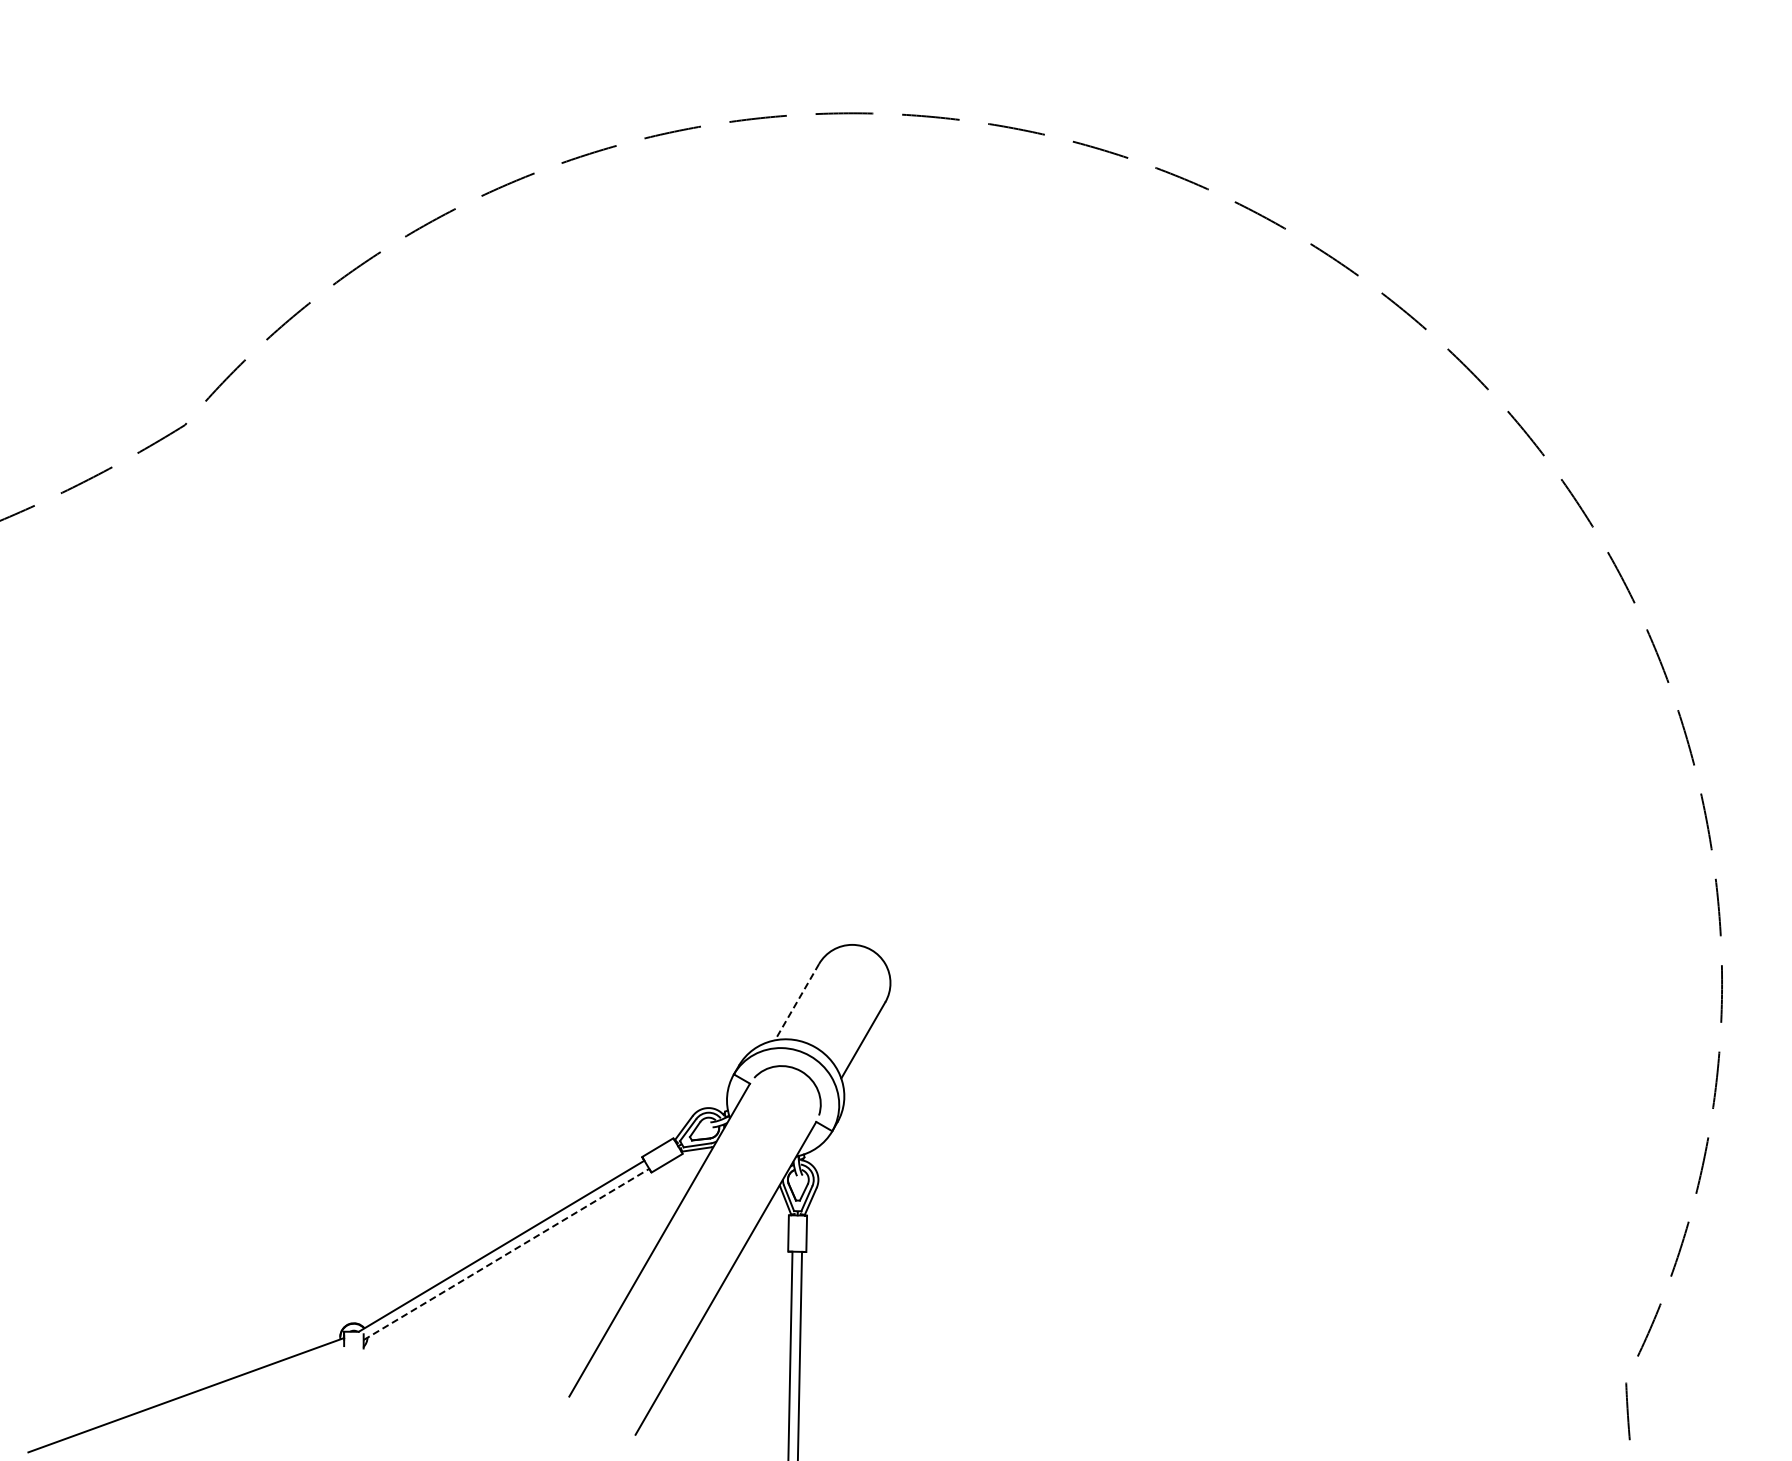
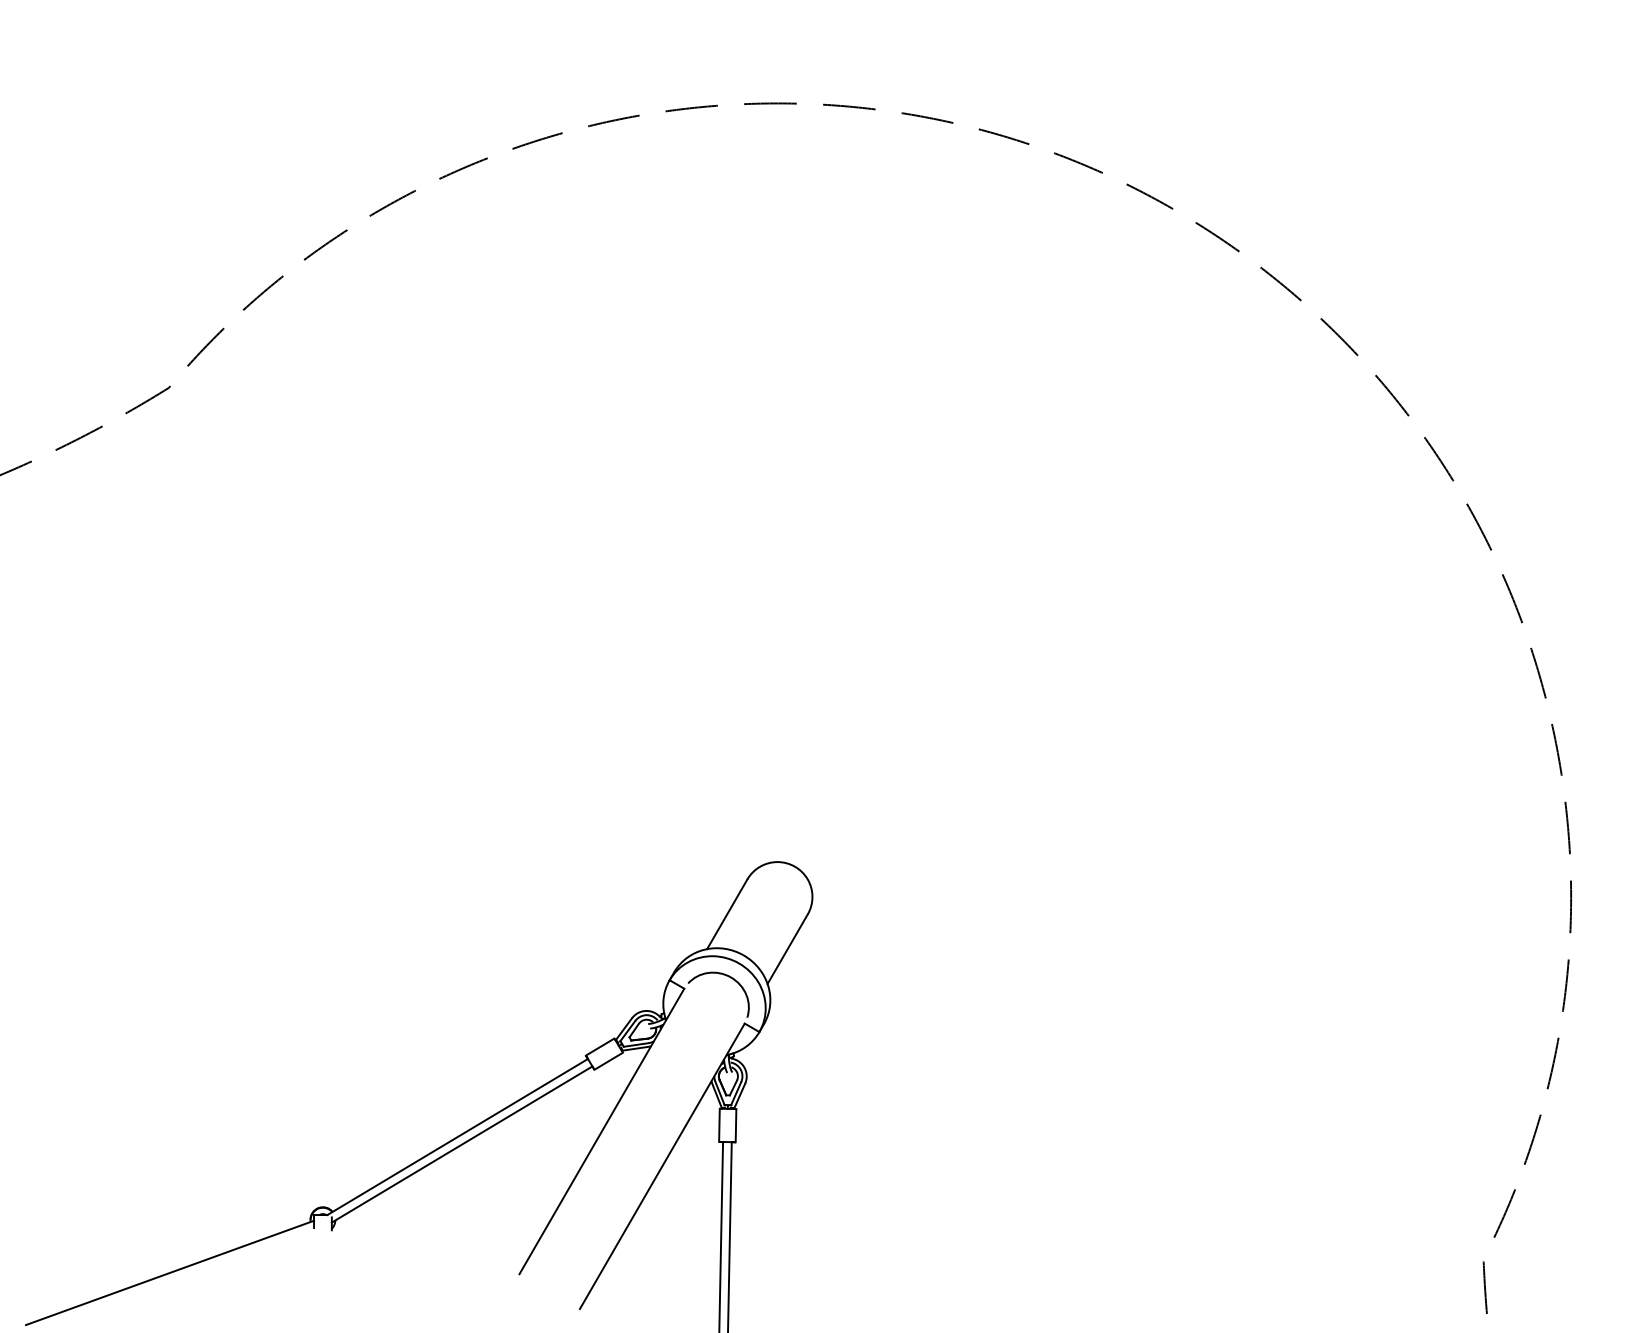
line: (796, 1002) -> (726, 914), dashed -> solid
line: (506, 1254) -> (462, 1144), dashed -> solid

